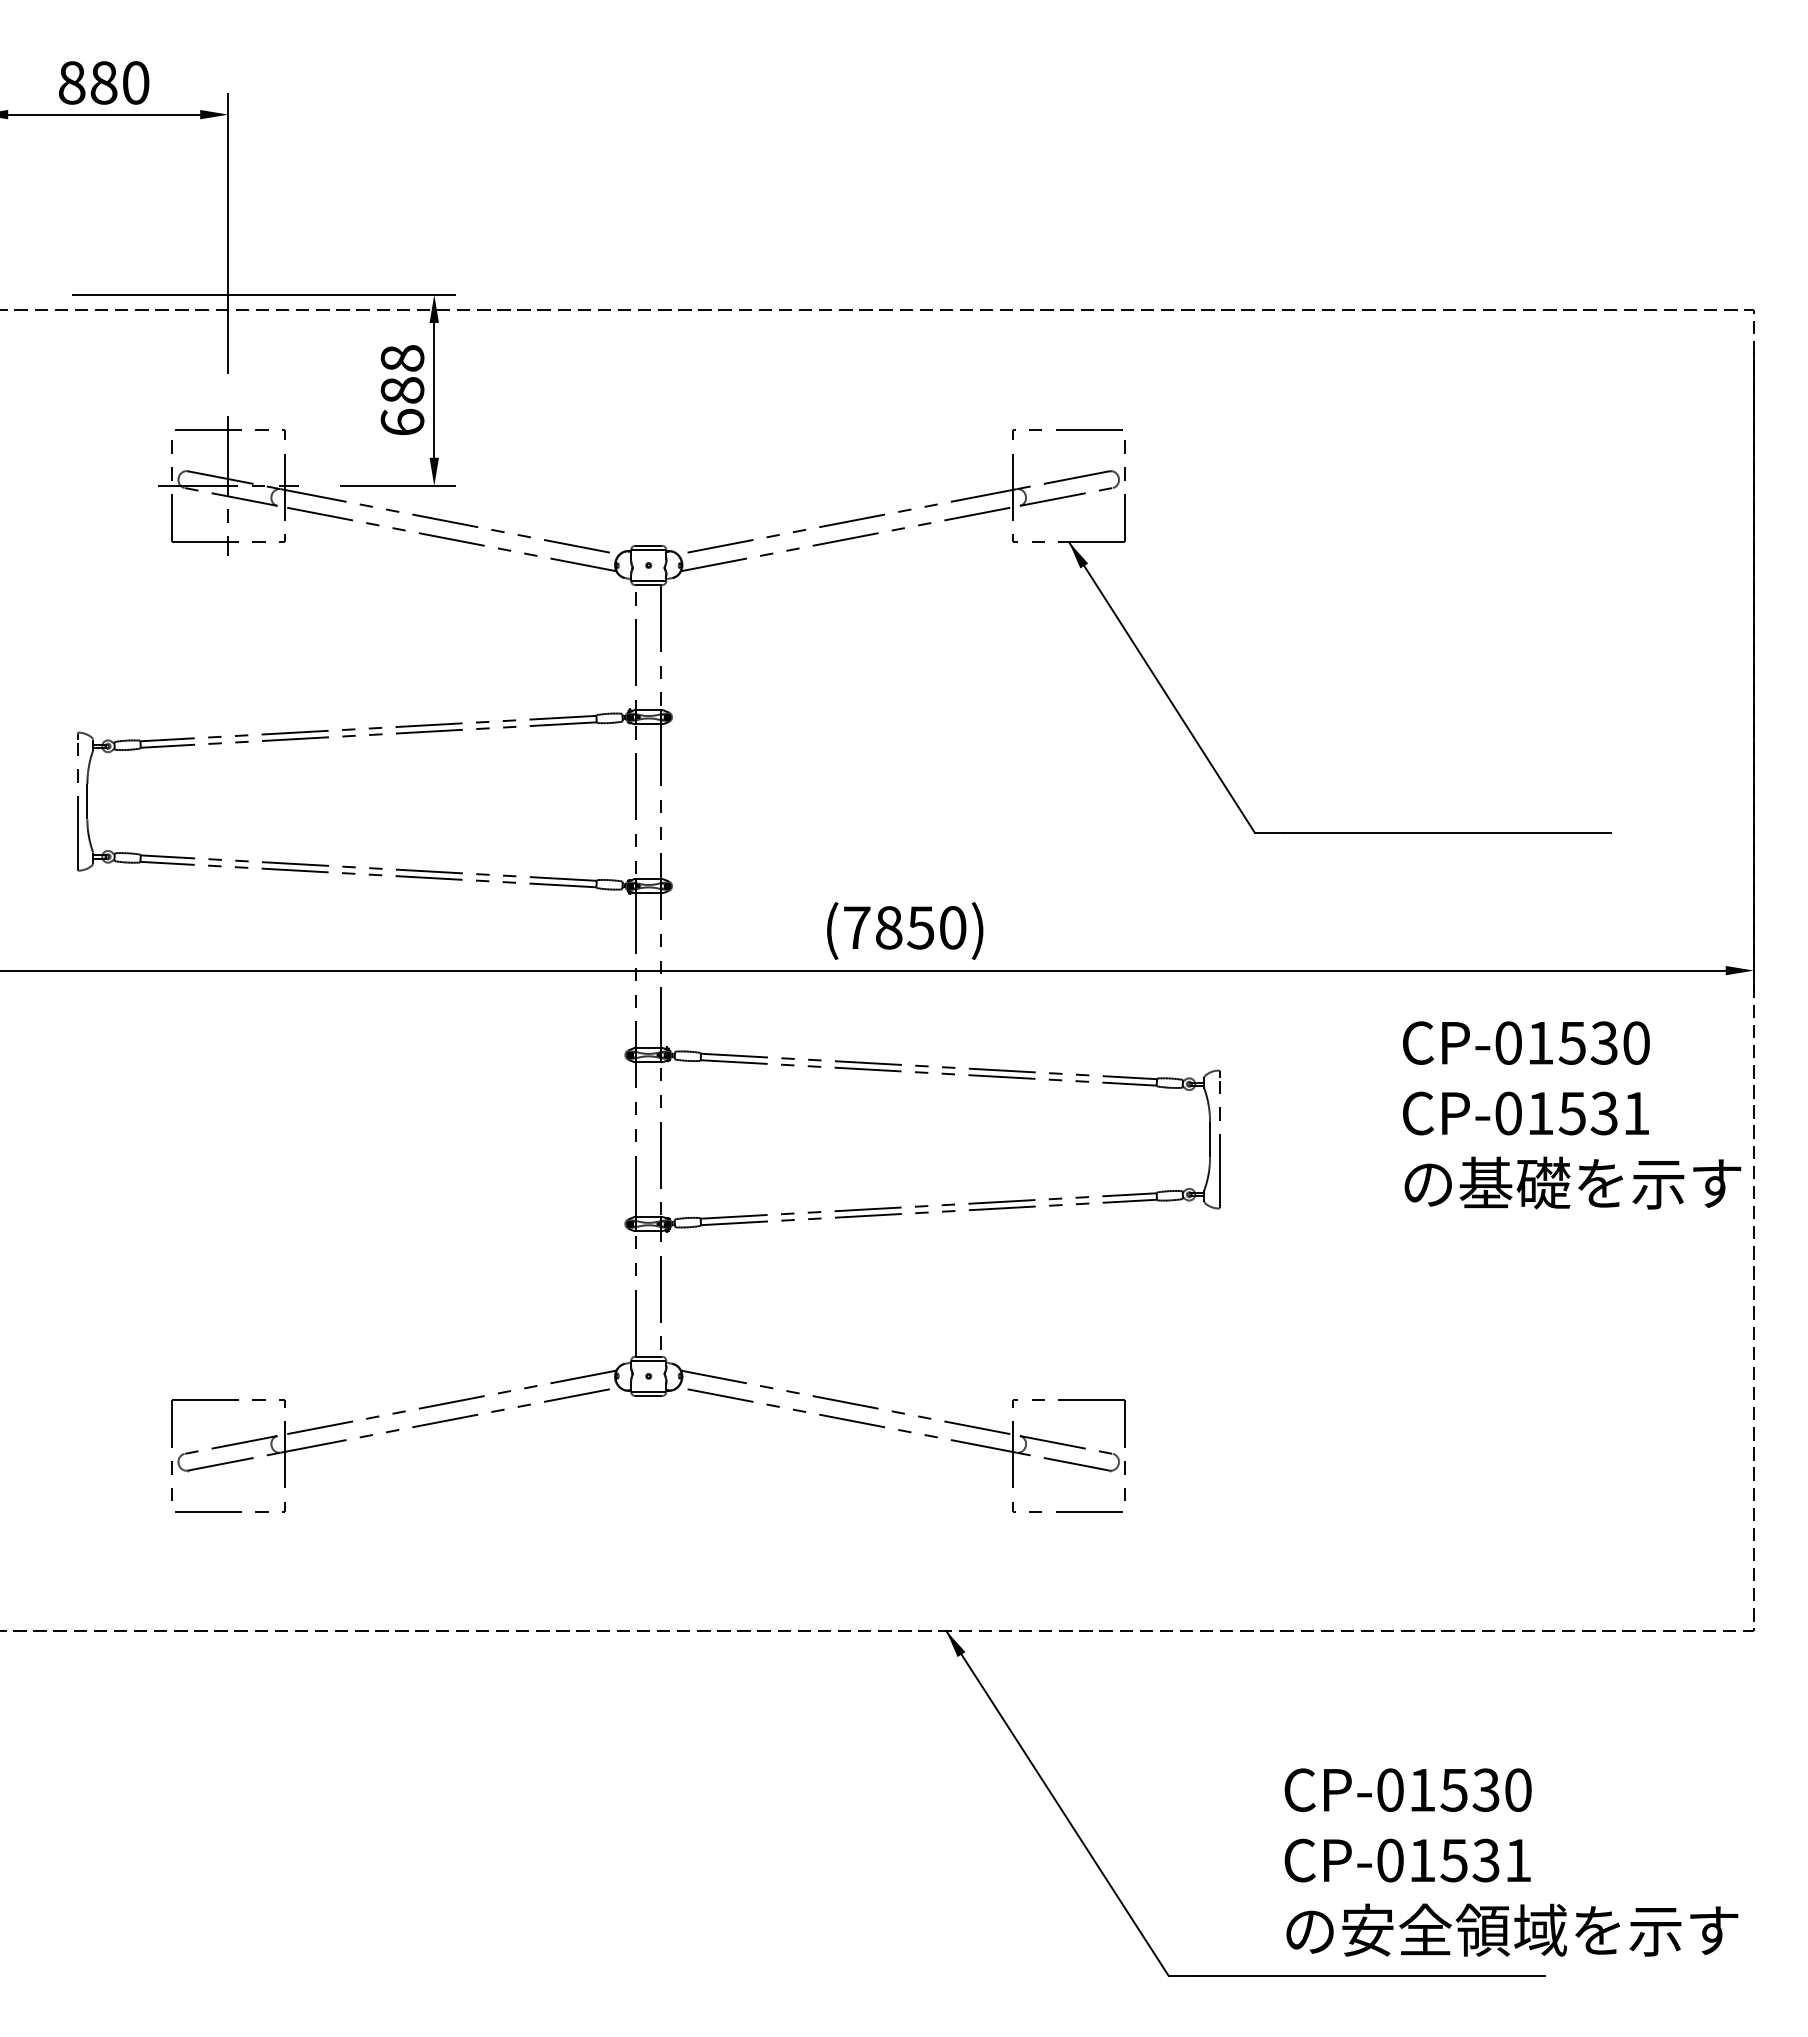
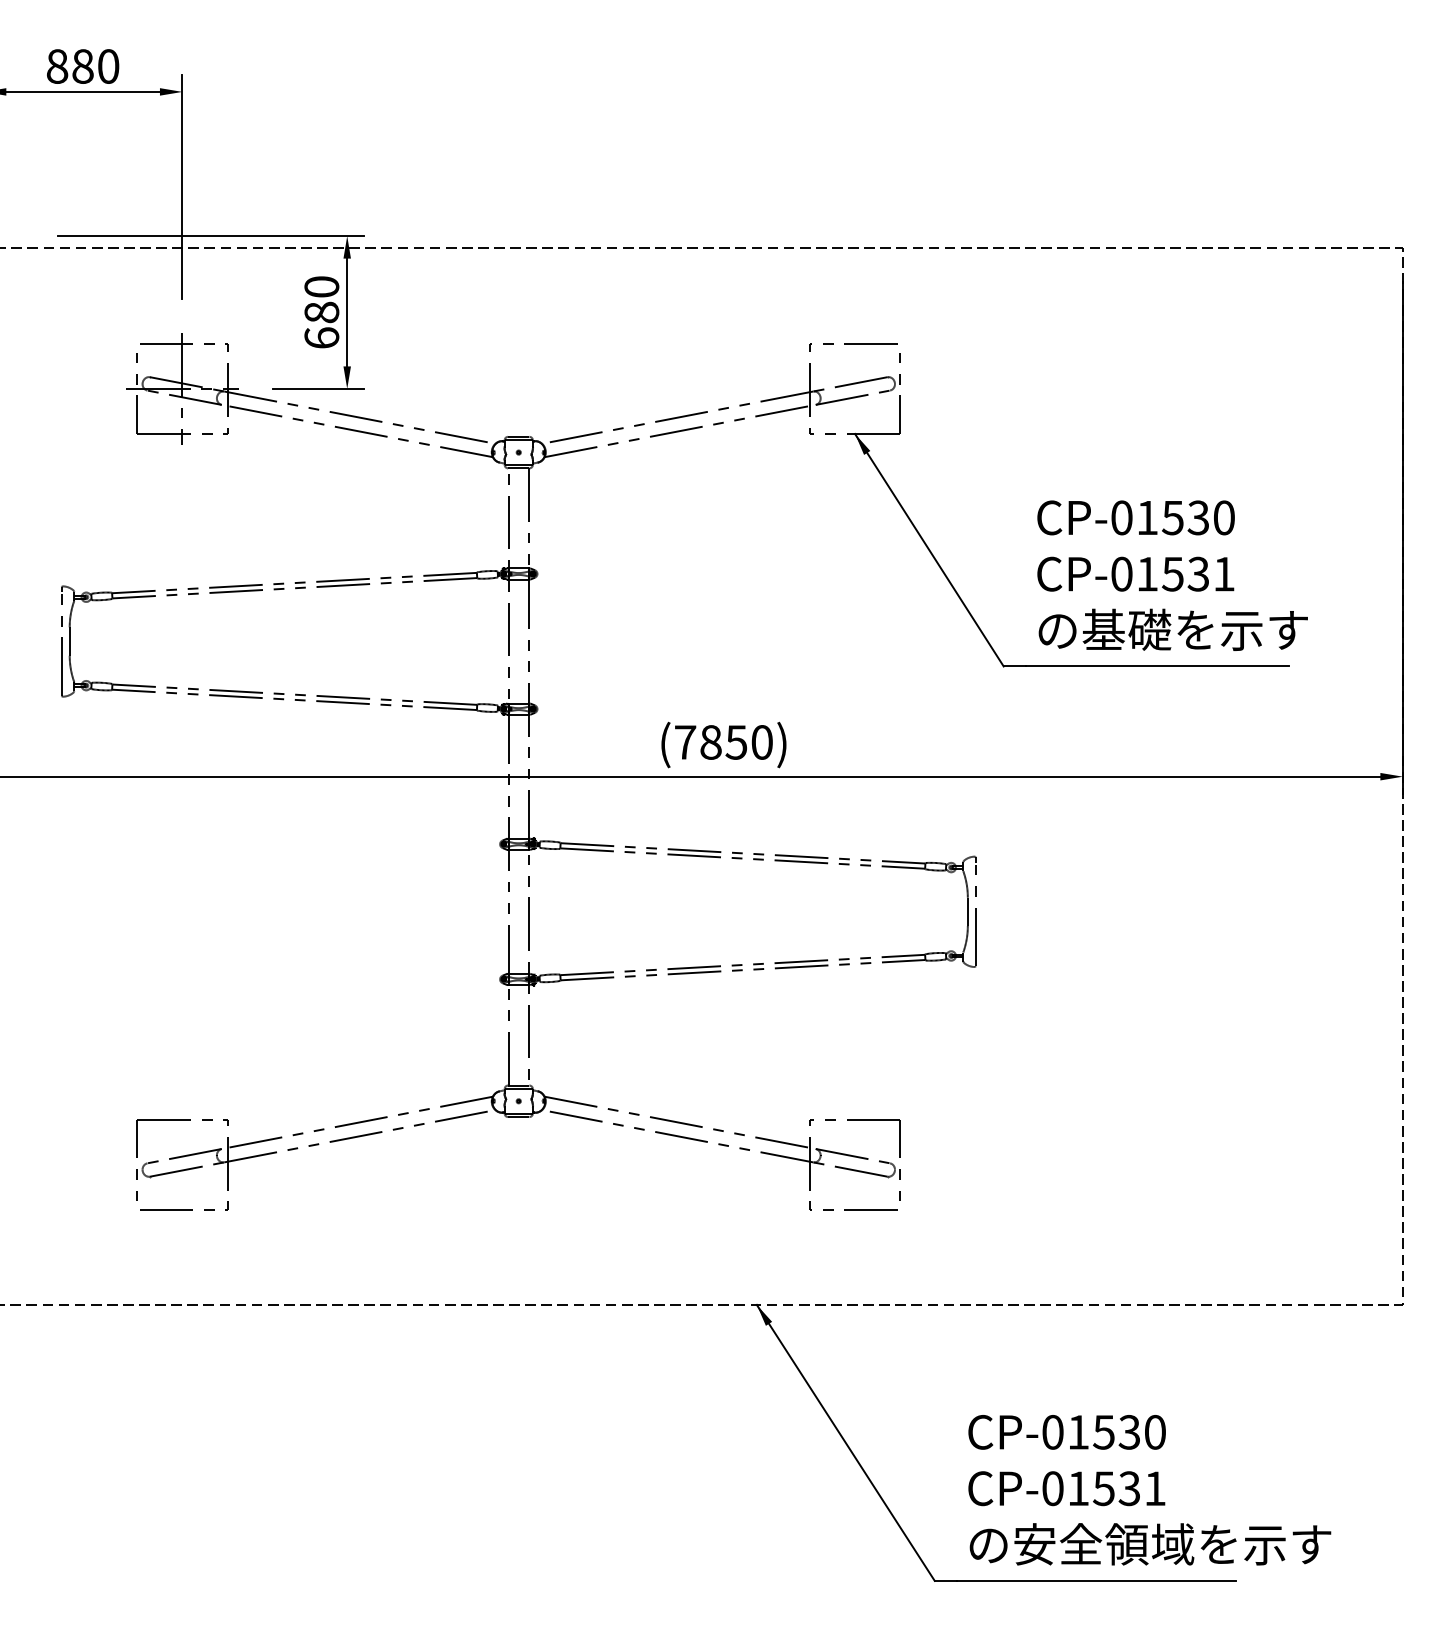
text: (402, 358) -> (321, 286), 688 -> 680
text: (1572, 1115) -> (1173, 575), moved
text: (1511, 1862) -> (1149, 1490), moved

